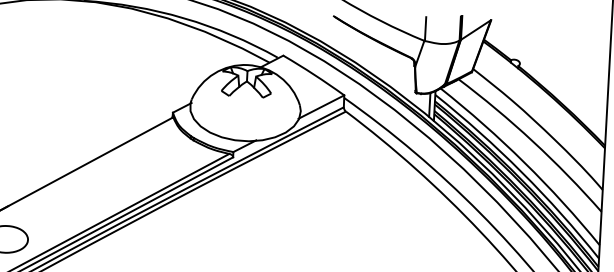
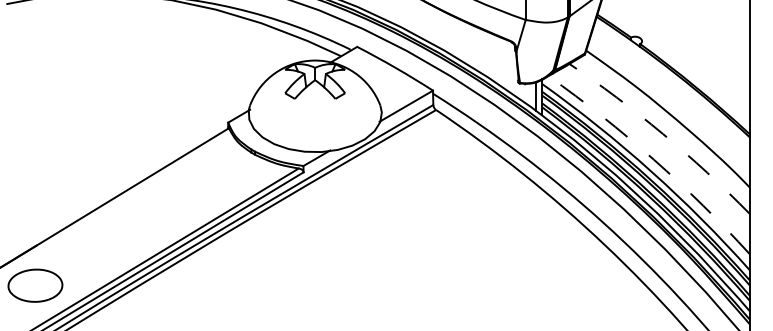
arc: (532, 141) -> (662, 133), solid -> dashed
arc: (524, 162) -> (653, 159), solid -> dashed

